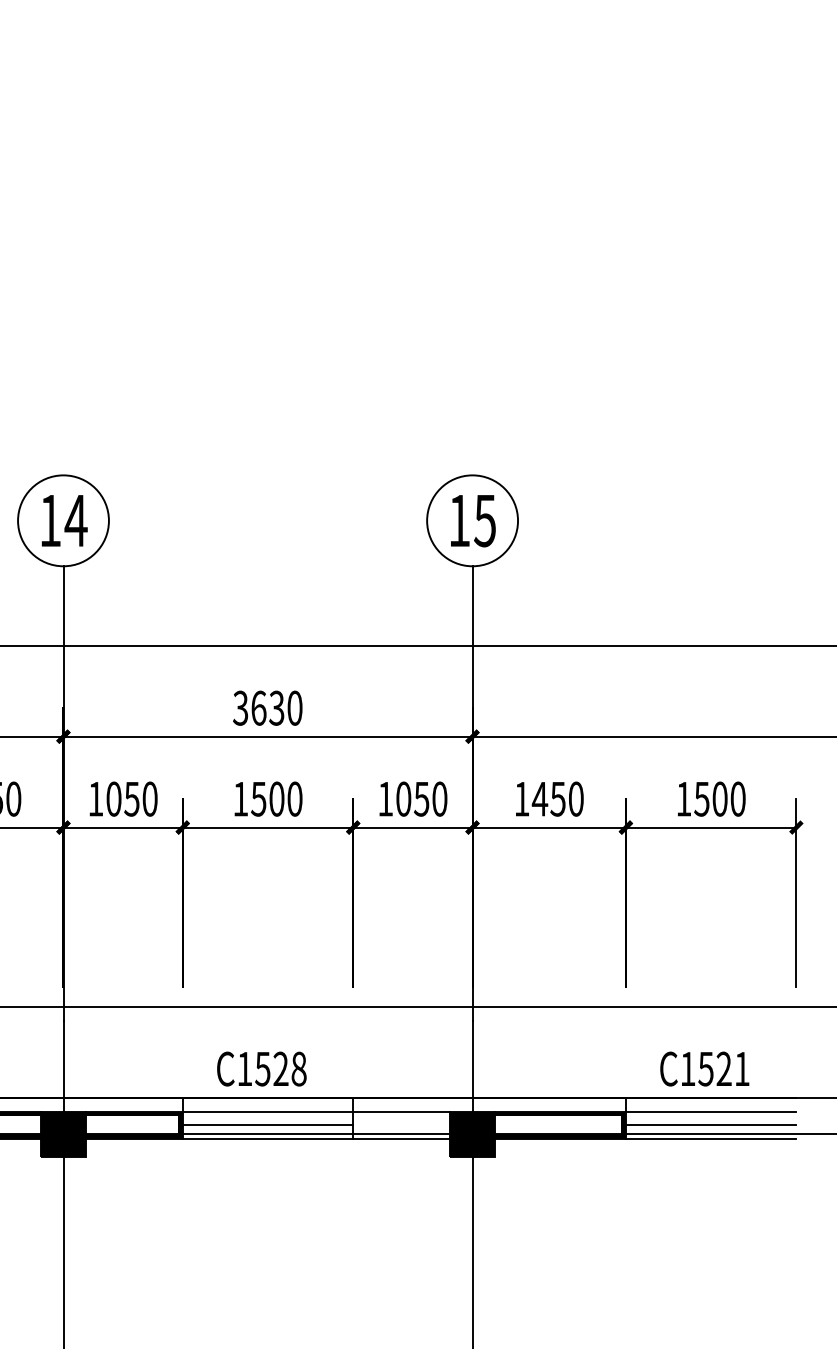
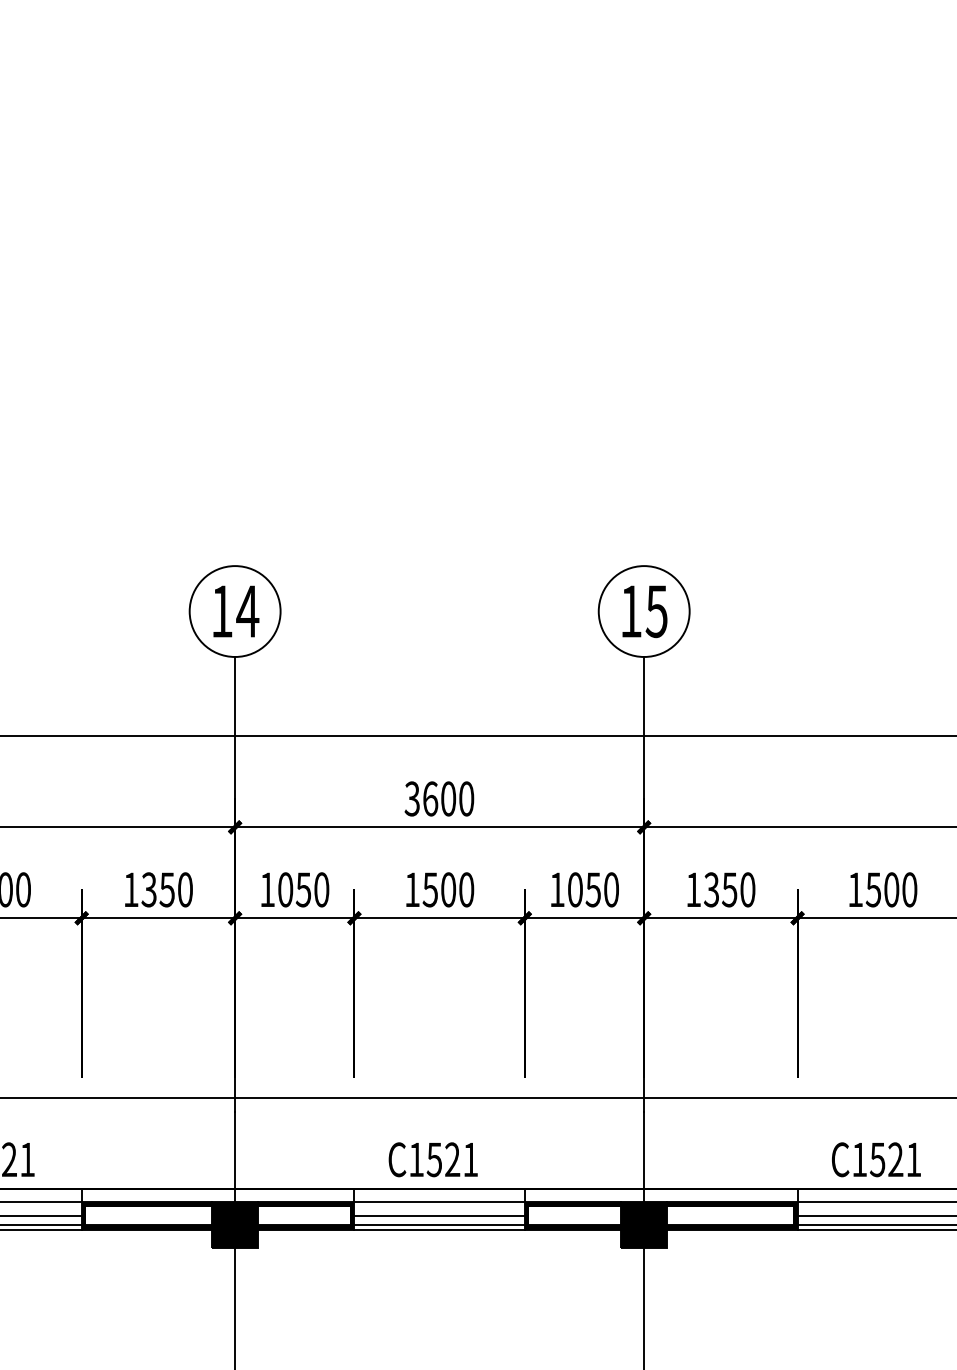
text: (276, 707) -> (448, 798), 3630 -> 3600
text: (539, 798) -> (711, 889), 1450 -> 1350
text: (298, 1068) -> (470, 1159), C1528 -> C1521
fill: (400, 1124) -> (572, 1215), added

